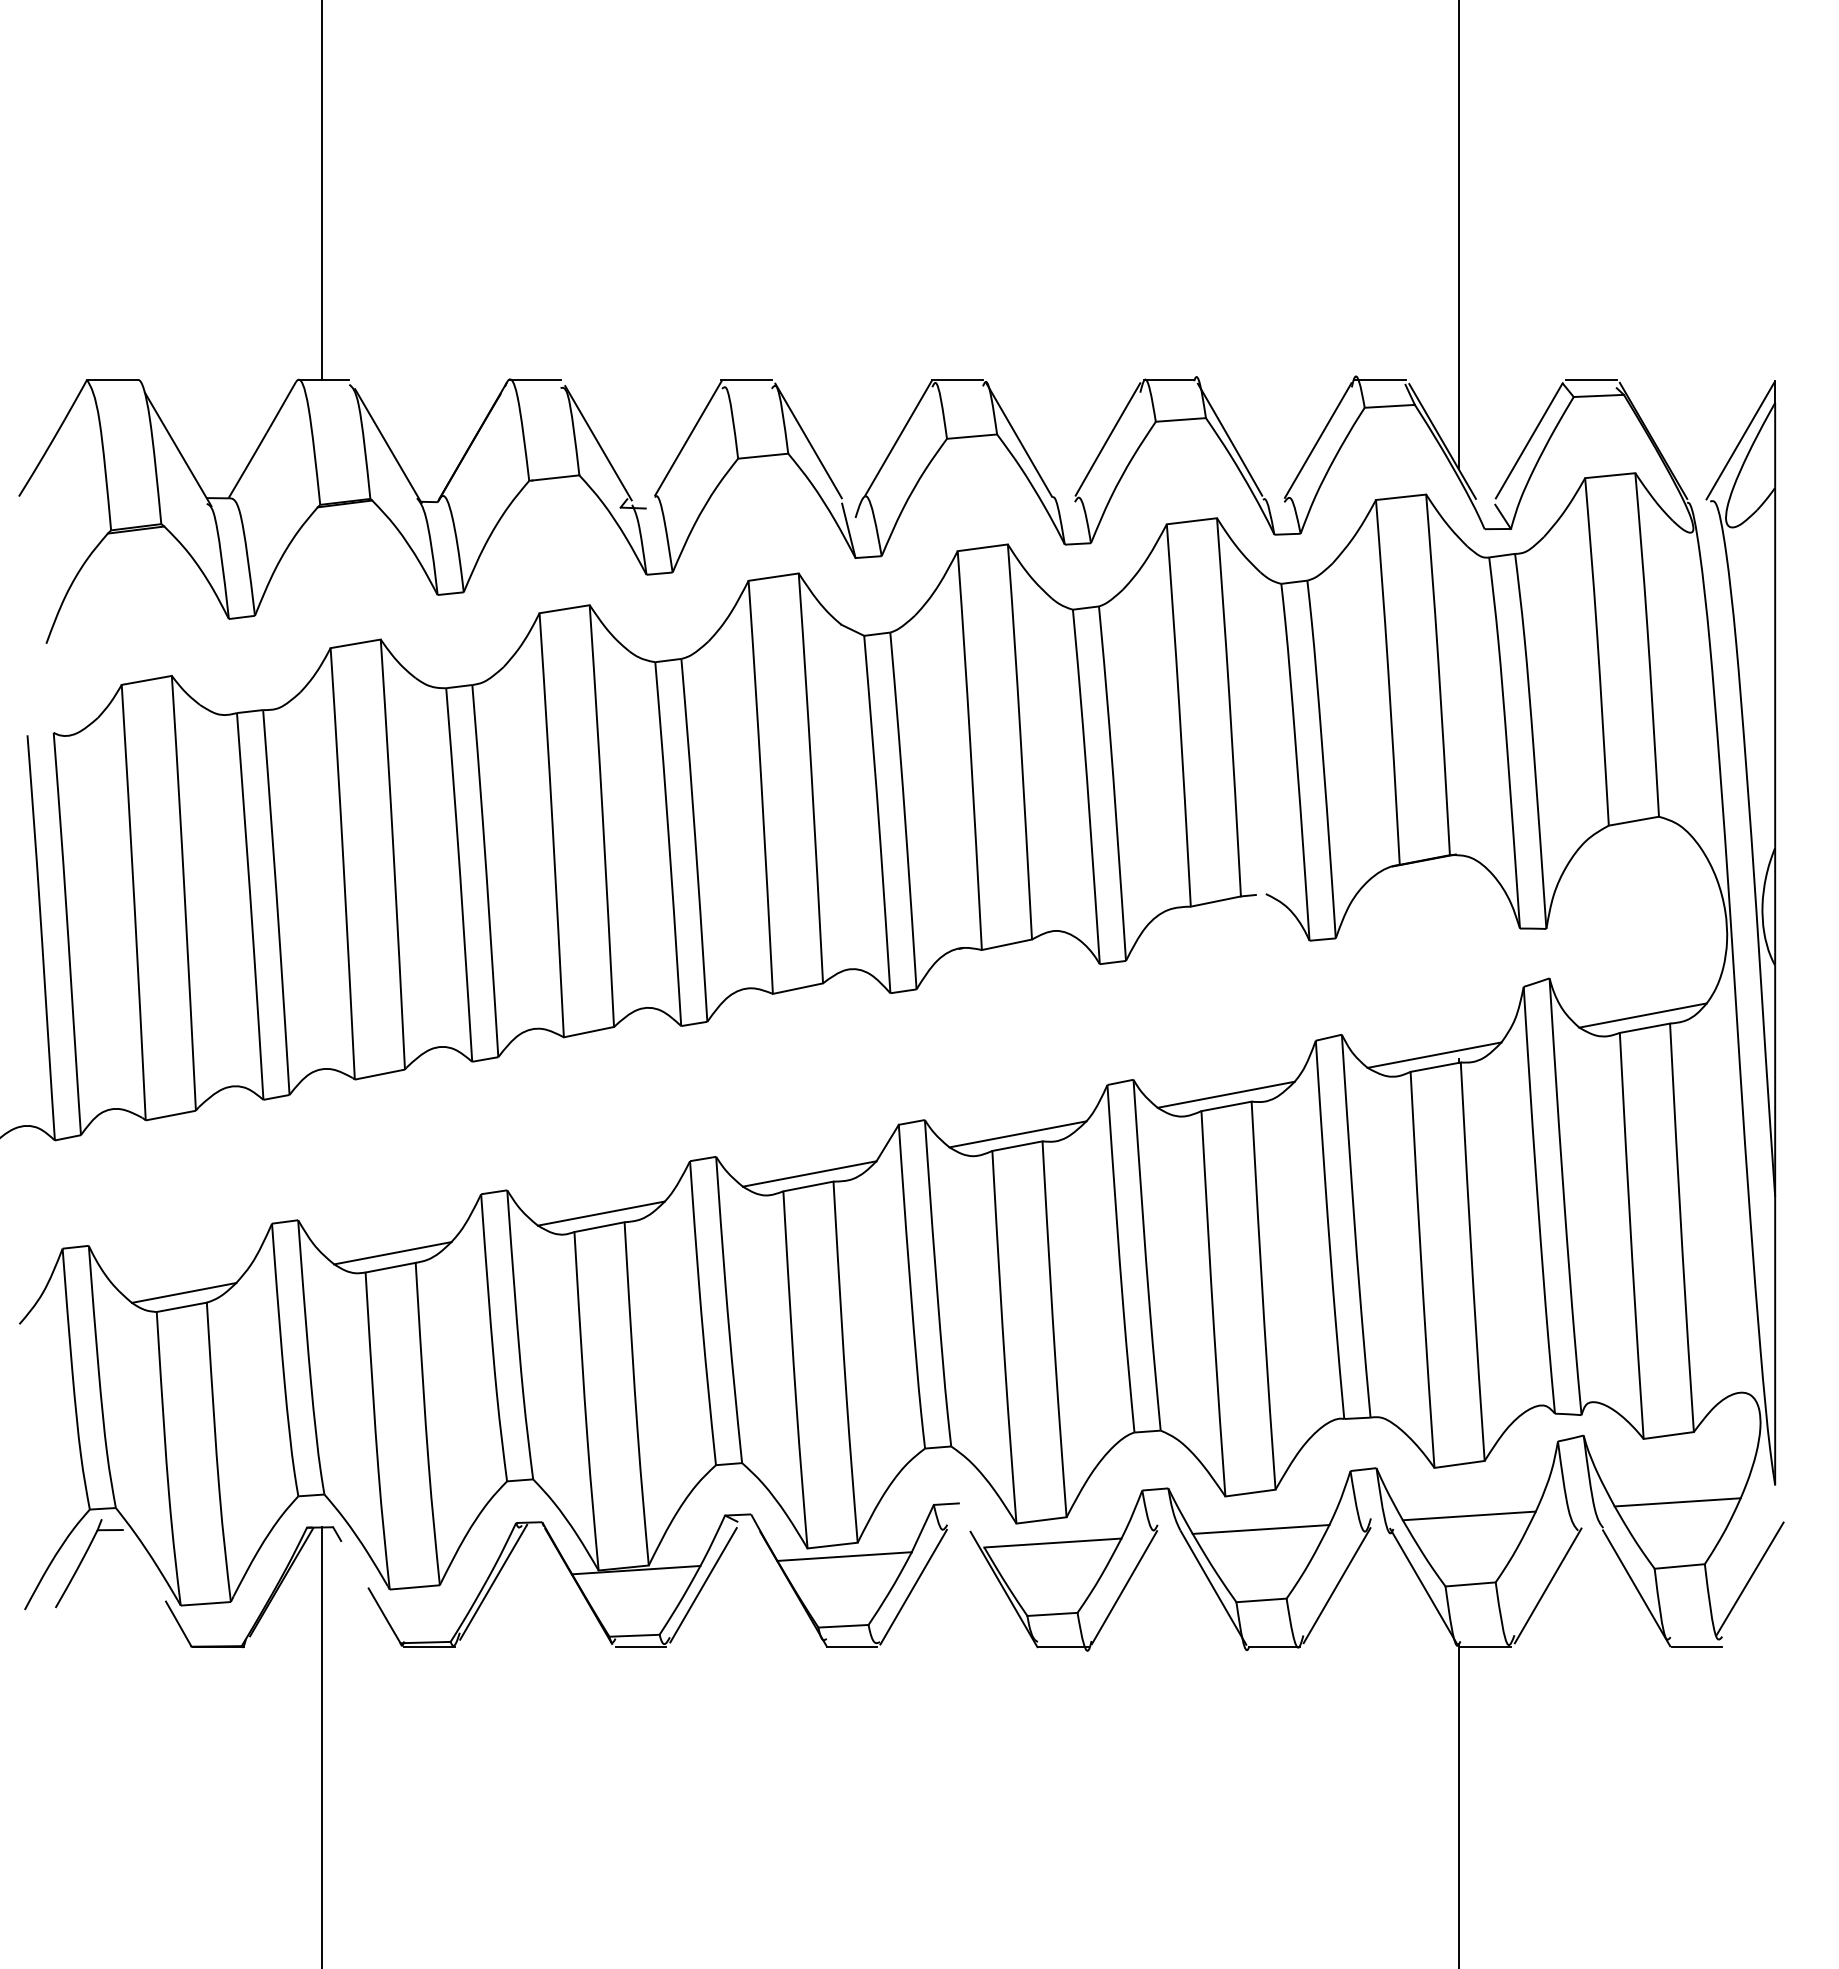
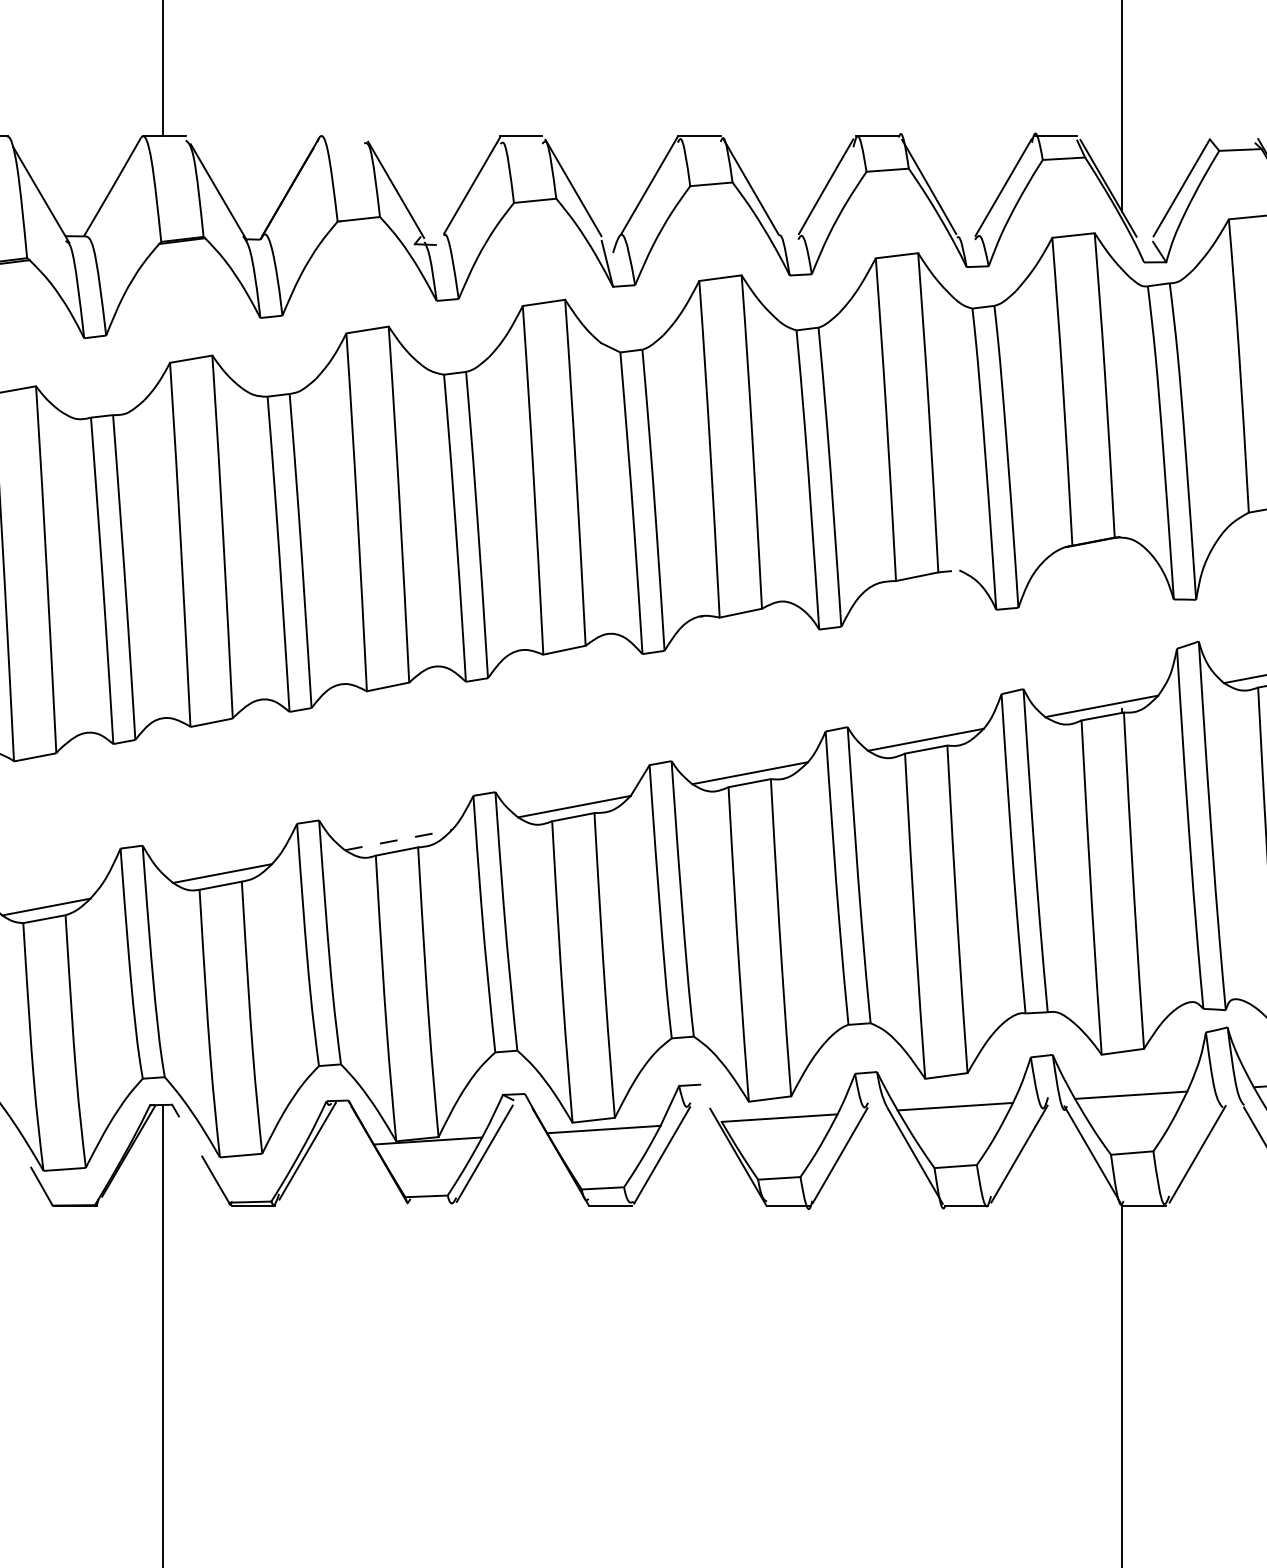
line: (534, 379) -> (342, 136), removed
line: (1591, 379) -> (1234, 136), removed
line: (601, 1213) -> (398, 839), solid -> dashed
line: (640, 1647) -> (431, 1206), removed

